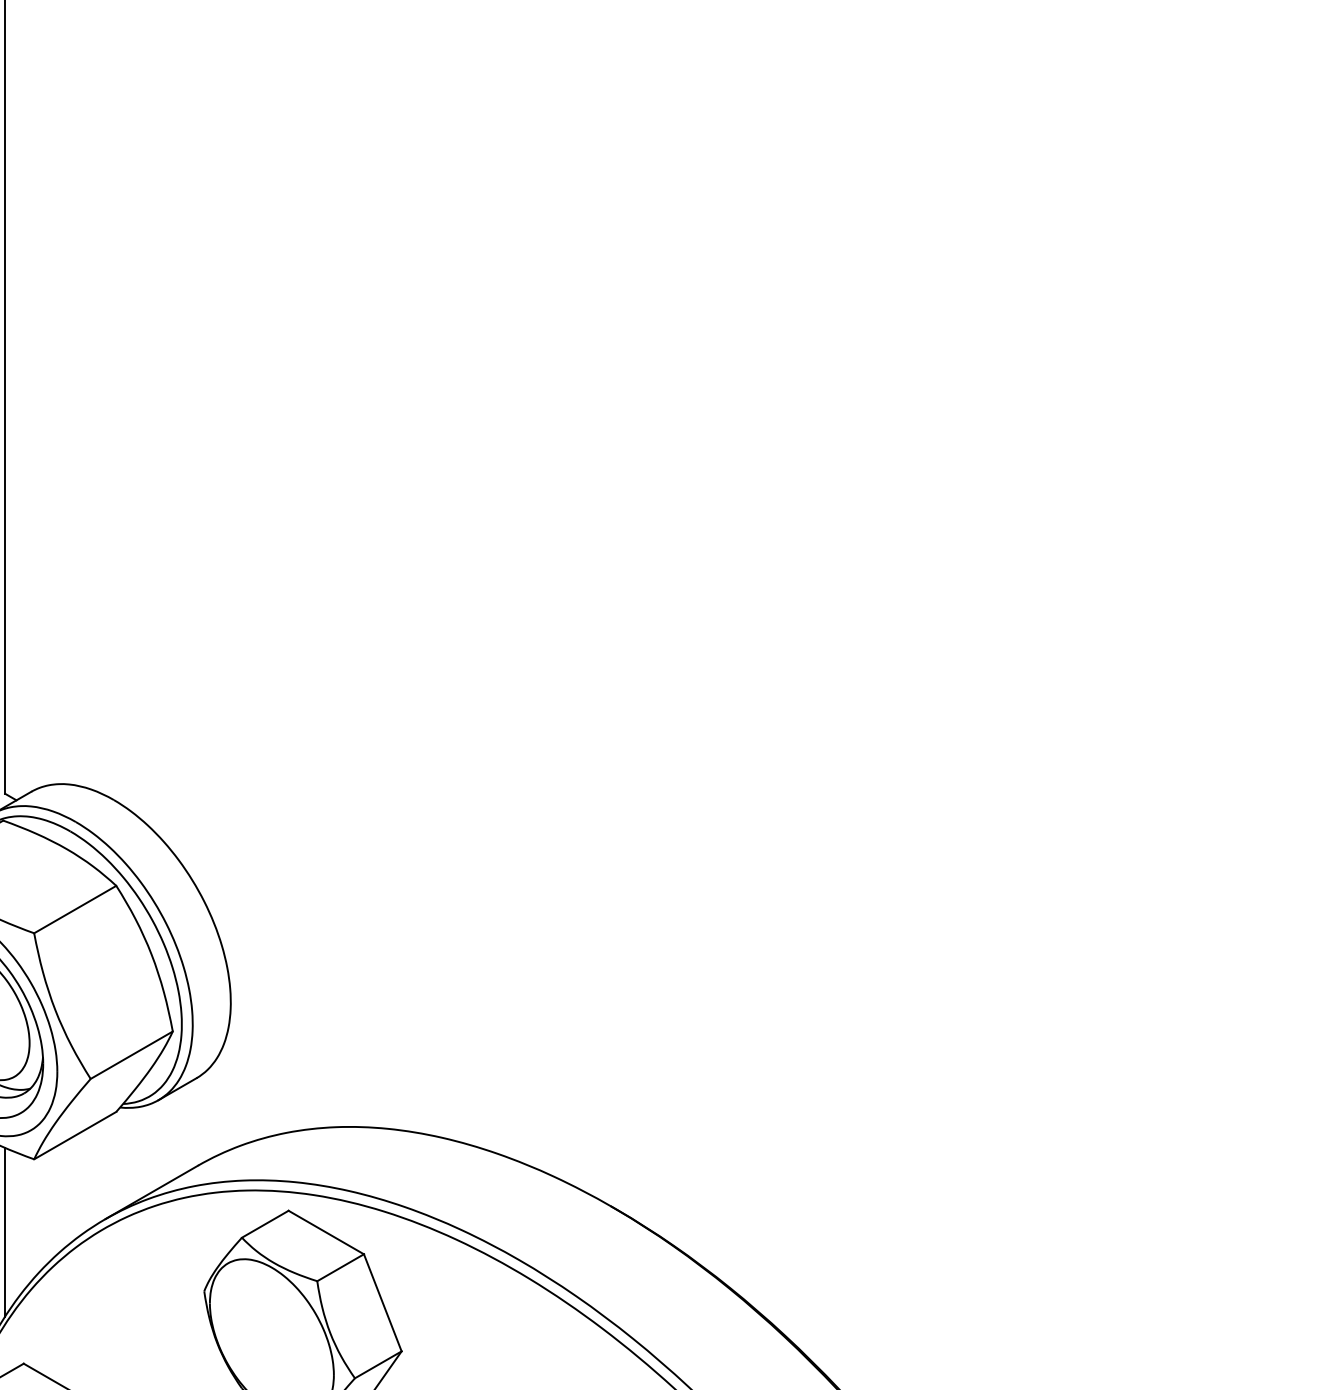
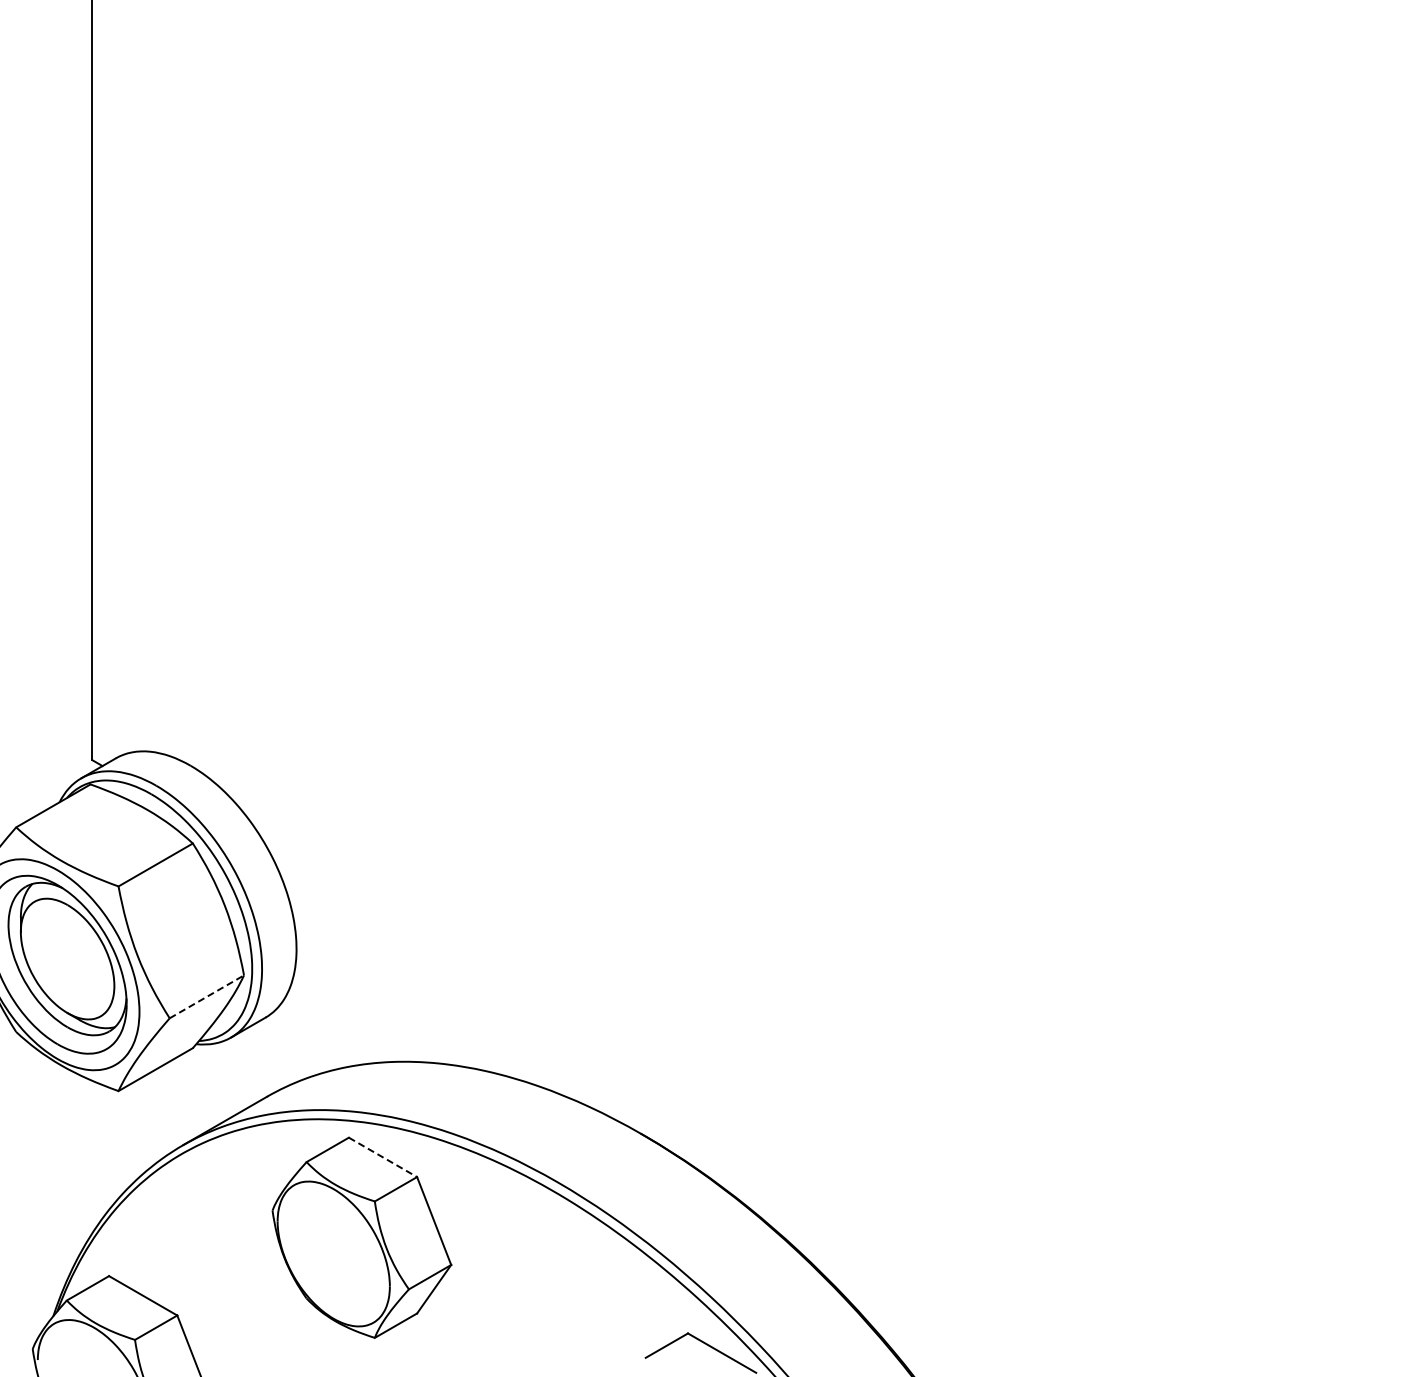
line: (131, 1054) -> (206, 996), solid -> dashed
line: (5, 1231) -> (92, 1156), removed
line: (326, 1232) -> (383, 1157), solid -> dashed

